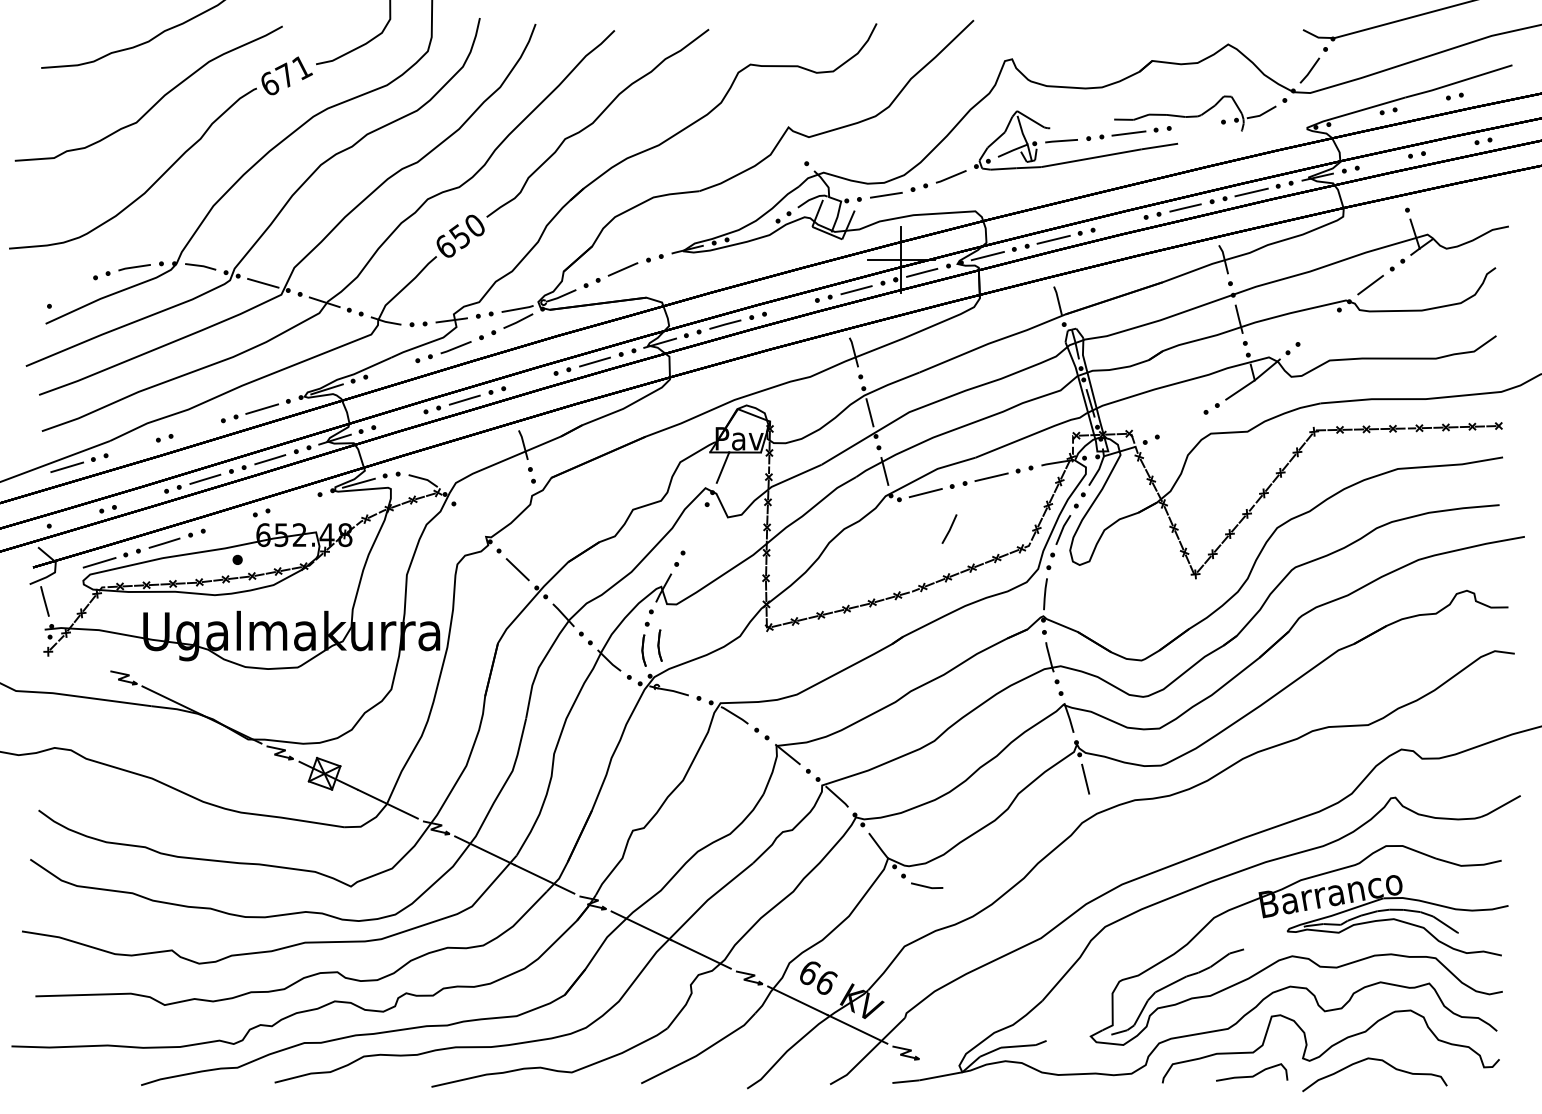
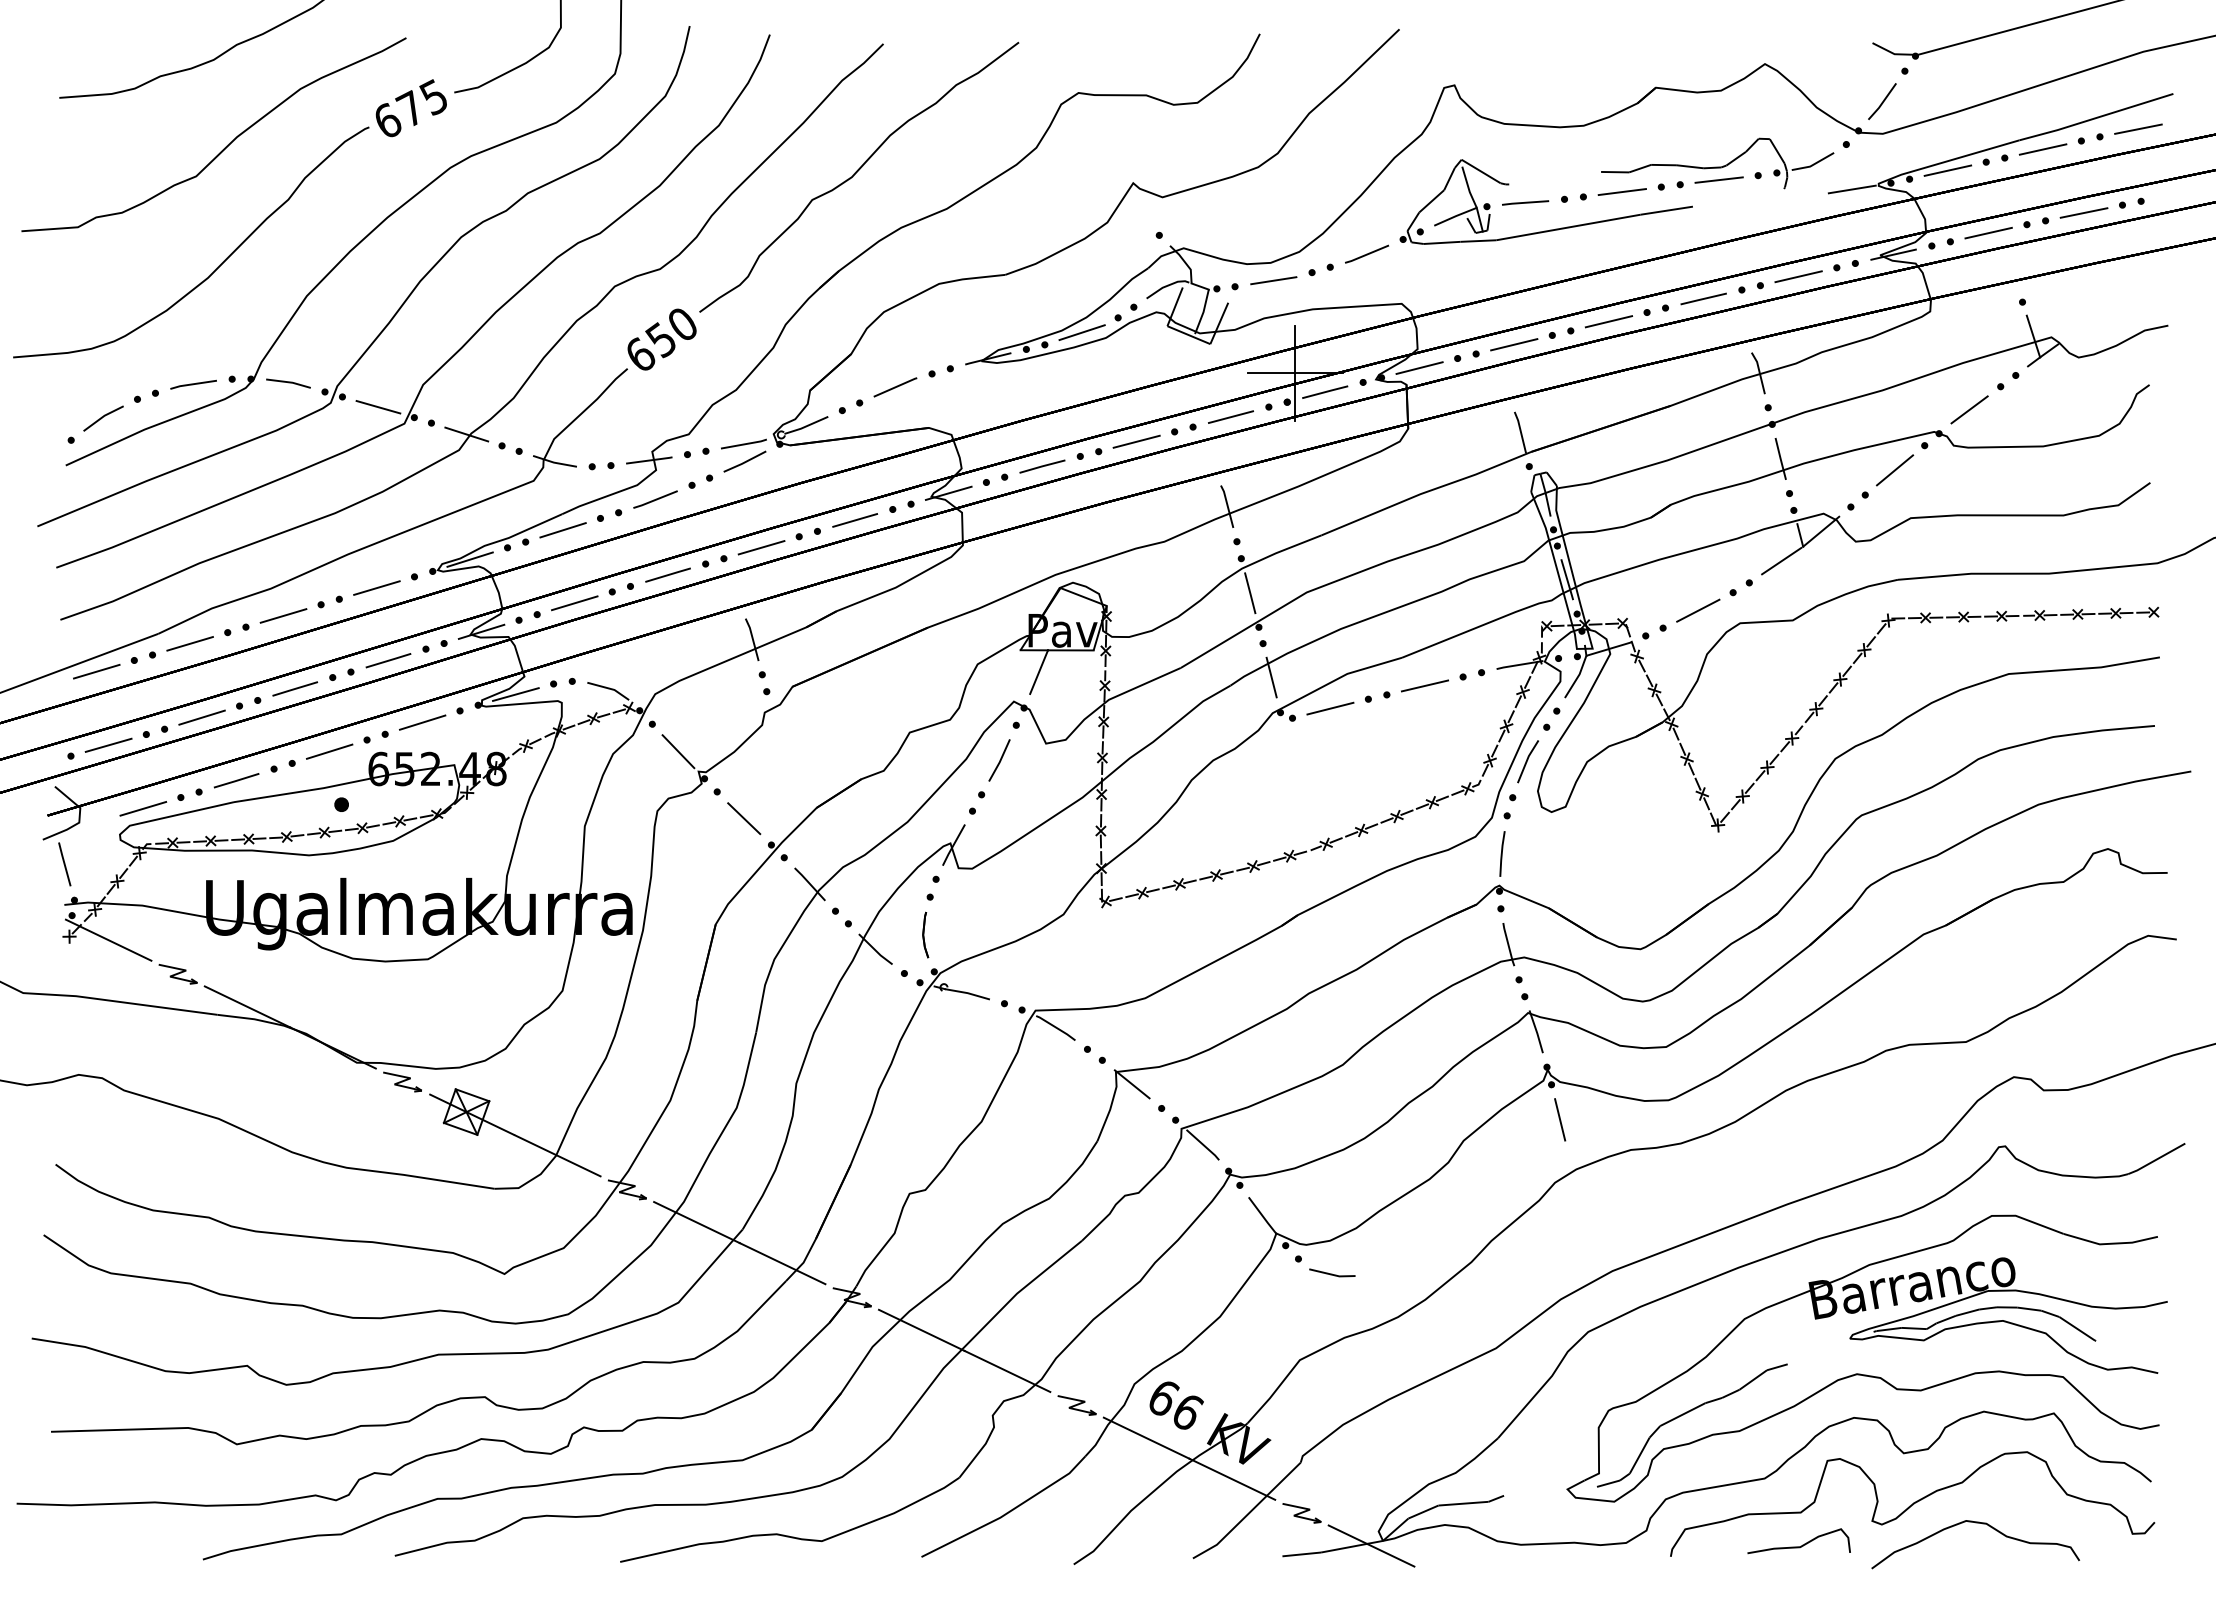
text: (301, 67) -> (433, 97), 671 -> 675
line: (1487, 89) -> (2137, 128), added
line: (1421, 103) -> (2042, 148), added
line: (1355, 118) -> (1947, 170), added
line: (1195, 125) -> (1717, 180), added
line: (1288, 131) -> (1851, 189), added
line: (1450, 147) -> (2084, 212), added
line: (1383, 161) -> (1988, 232), added
line: (1119, 223) -> (1608, 321), added
line: (752, 231) -> (1081, 332), added
line: (71, 291) -> (102, 419), added
line: (790, 307) -> (1136, 441), added
line: (1318, 326) -> (1894, 469), added
line: (391, 368) -> (562, 529), added
line: (529, 380) -> (760, 546), added
line: (399, 419) -> (574, 602), added
line: (1181, 424) -> (1697, 610), added
line: (197, 428) -> (283, 615), added
line: (132, 447) -> (190, 643), added
line: (140, 499) -> (202, 717), added
line: (293, 502) -> (421, 722), added
line: (75, 518) -> (108, 745), added
line: (229, 522) -> (329, 750), added
line: (472, 522) -> (679, 750), added
line: (949, 528) -> (999, 759), moved
part: (659, 645) -> (947, 927), removed
line: (75, 653) -> (108, 939), added
line: (954, 1075) -> (1371, 1545), added

